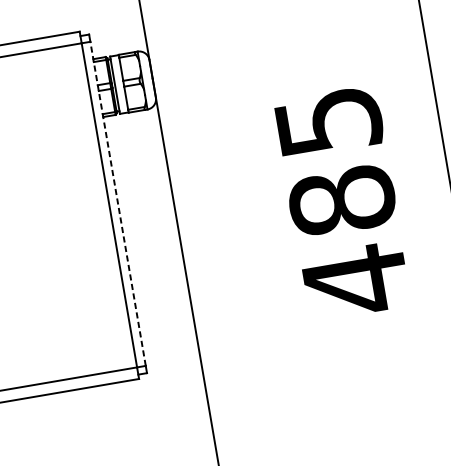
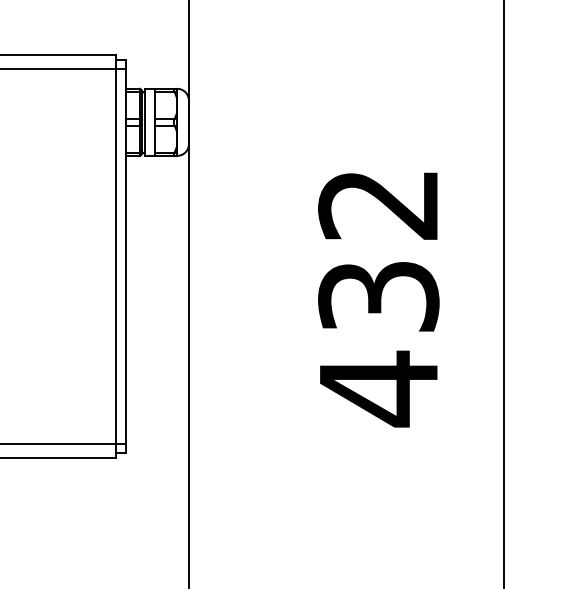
text: (335, 162) -> (378, 251), 485 -> 432
line: (117, 203) -> (125, 256), dashed -> solid

